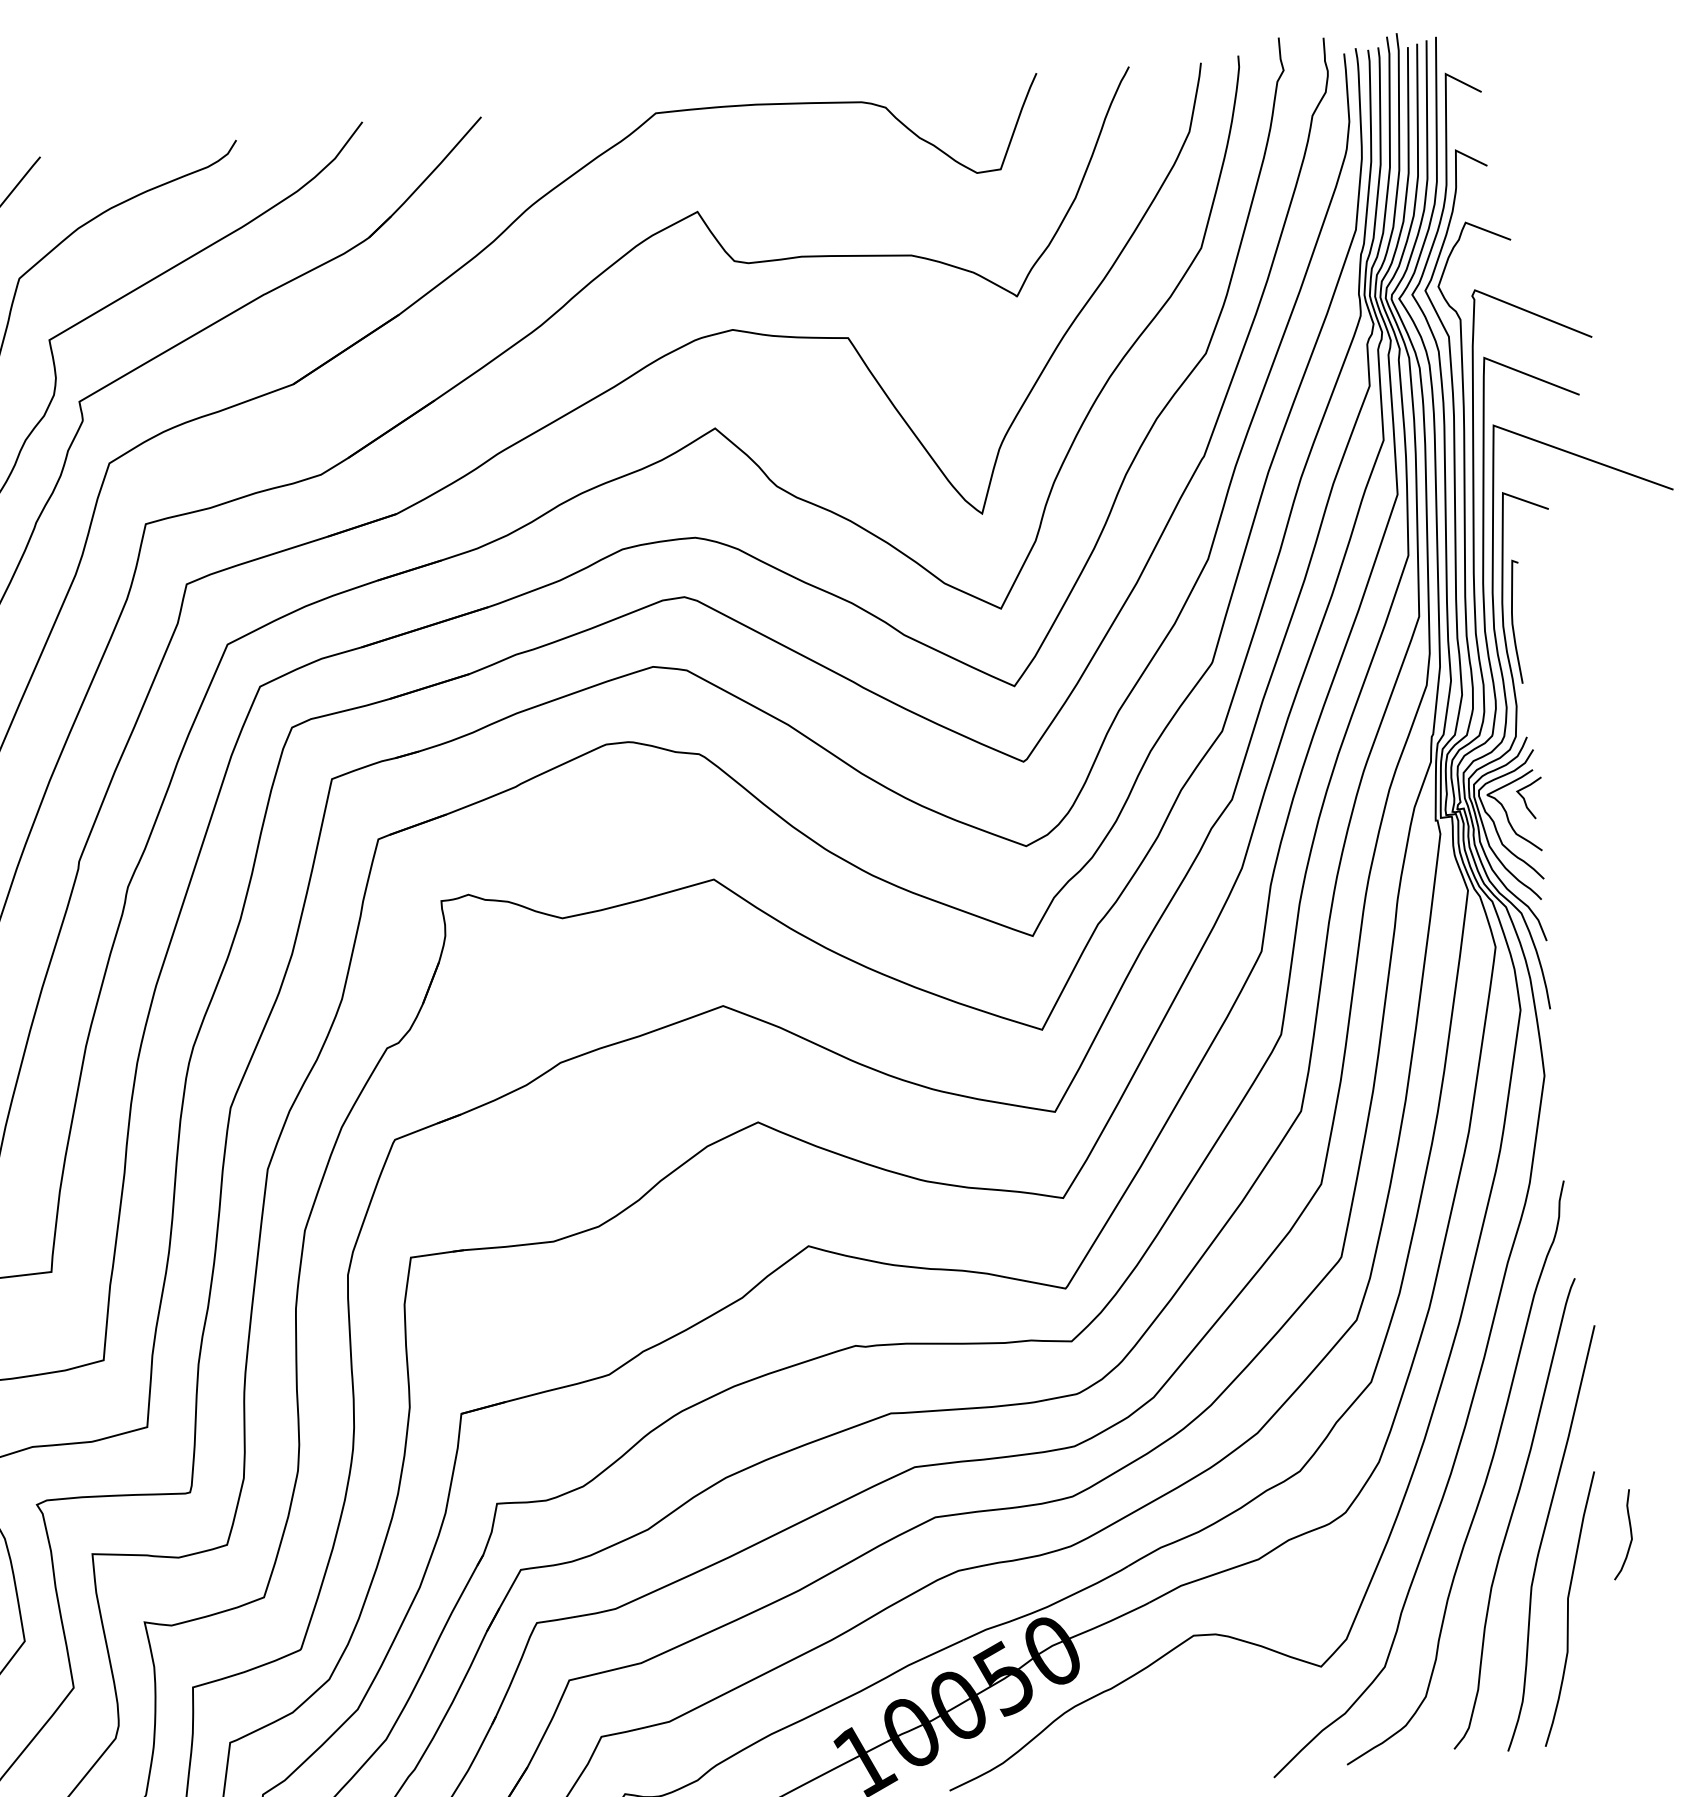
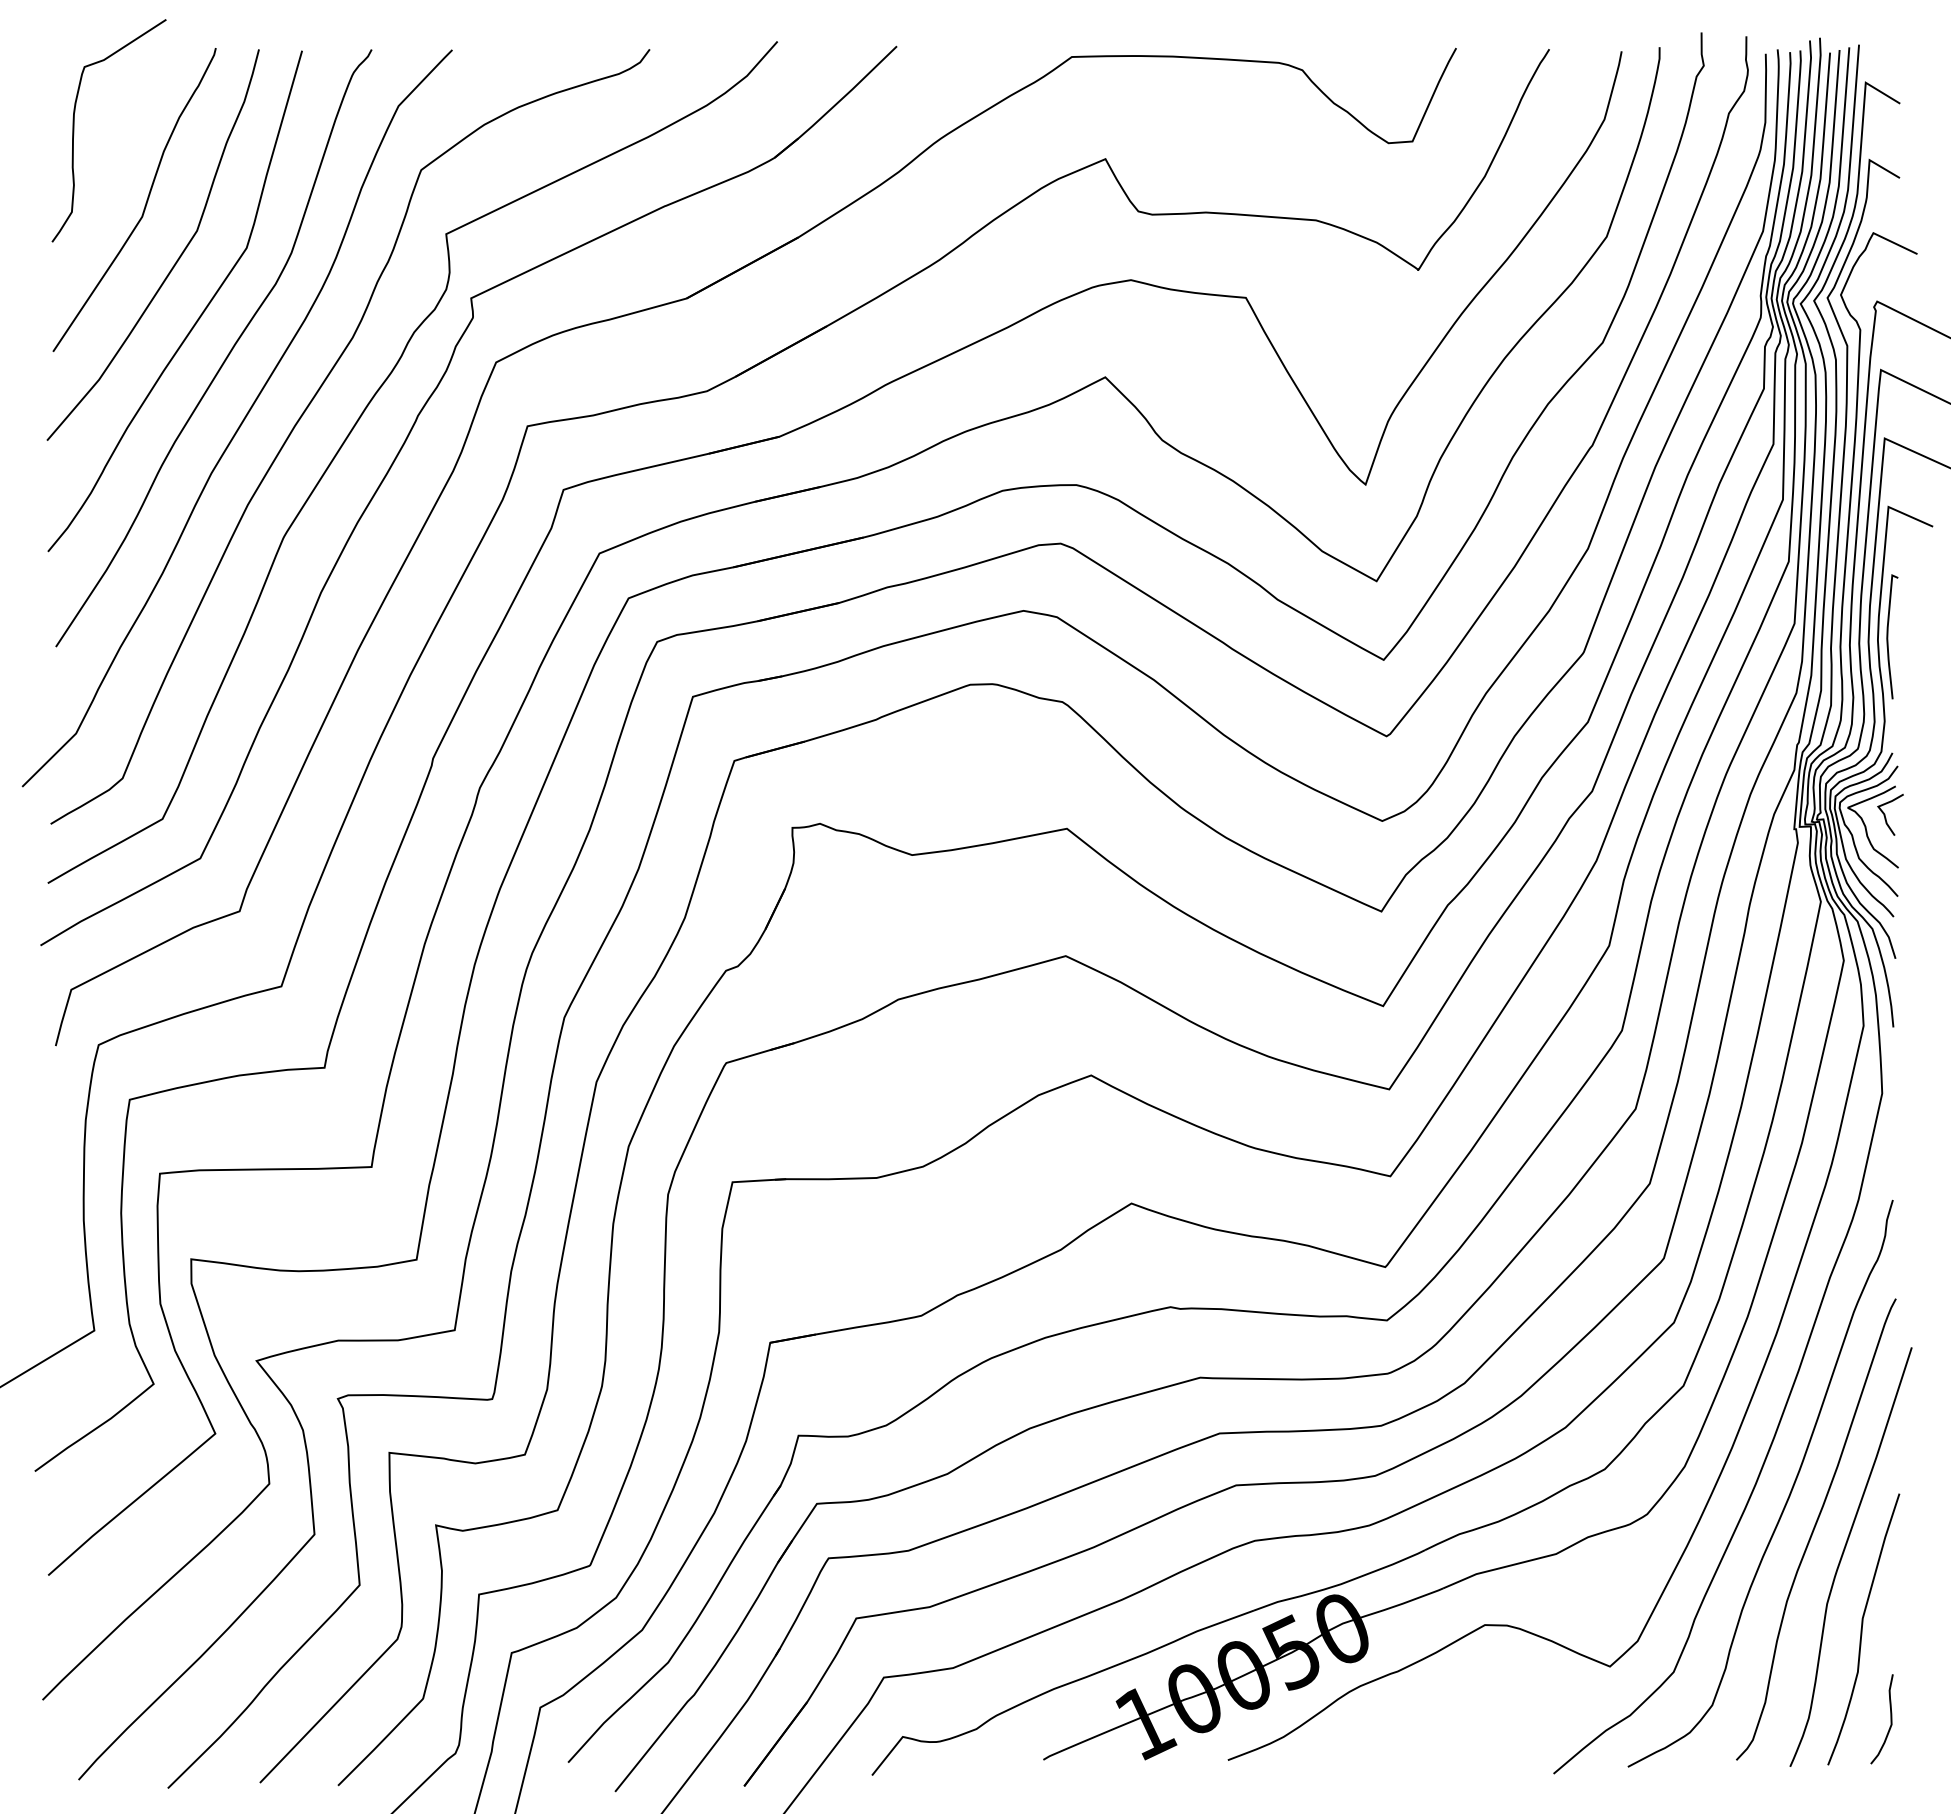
curve: (1630, 1534) -> (1890, 1719), moved

